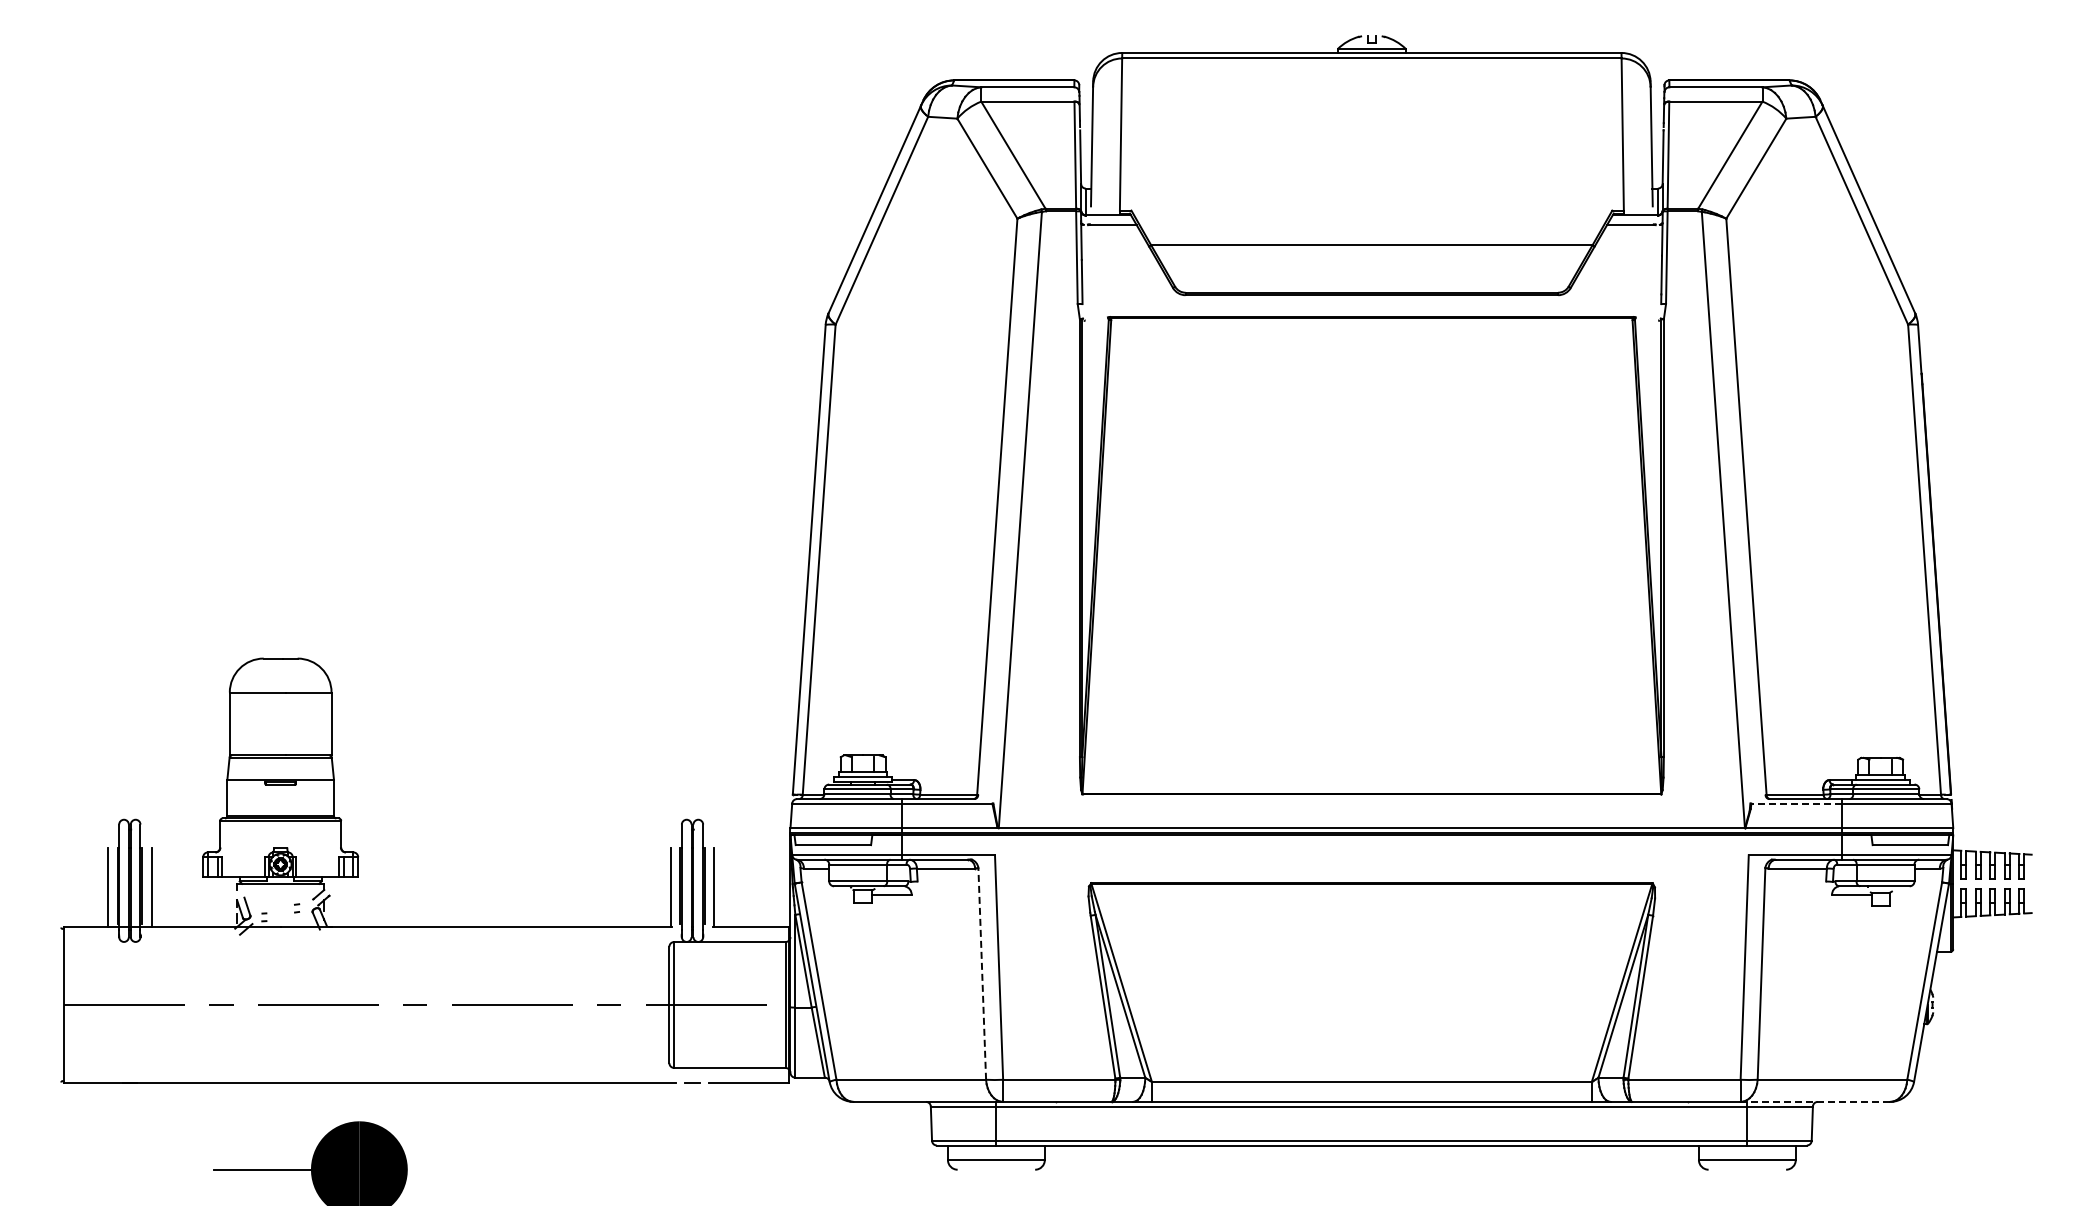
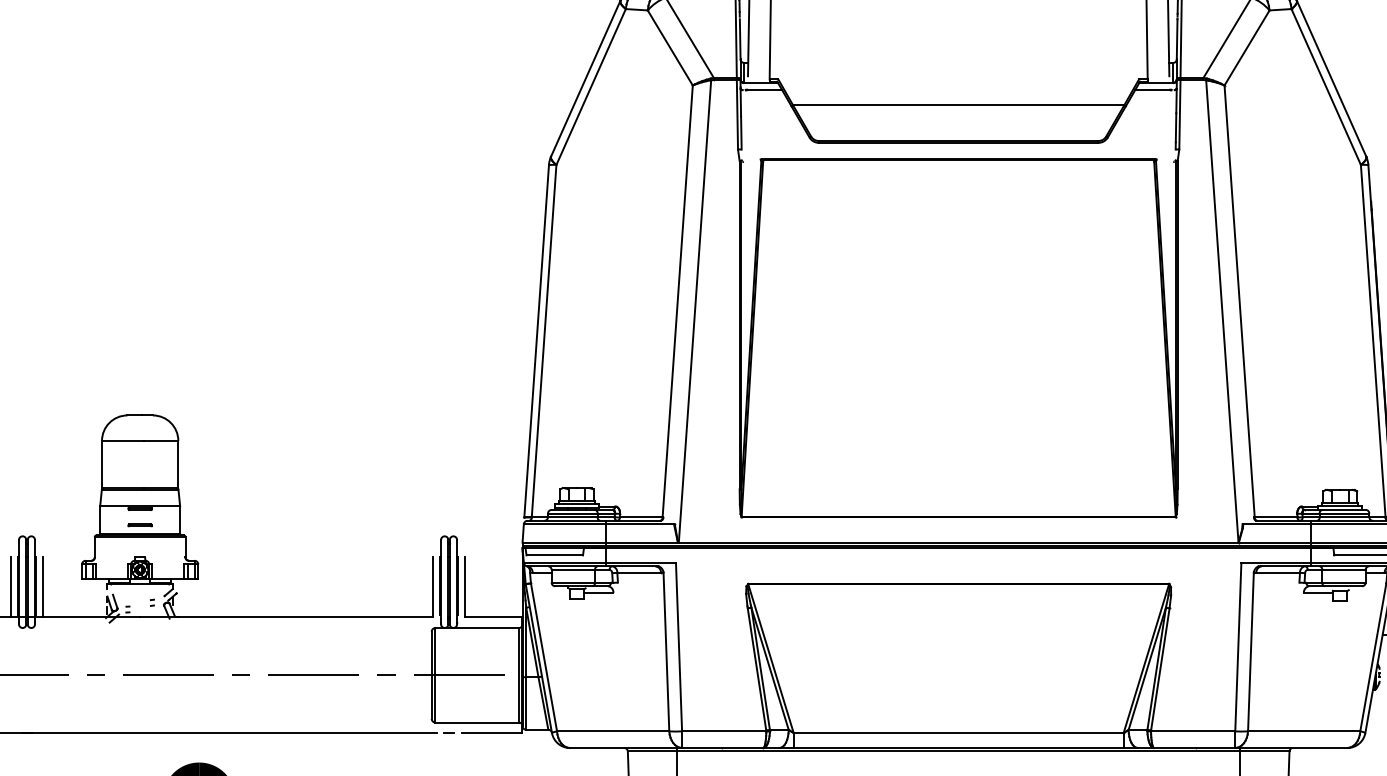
line: (1796, 803) -> (1277, 524), dashed -> solid
part: (280, 804) -> (140, 524), added
line: (982, 973) -> (666, 651), dashed -> solid
line: (1815, 1101) -> (1291, 747), dashed -> solid

